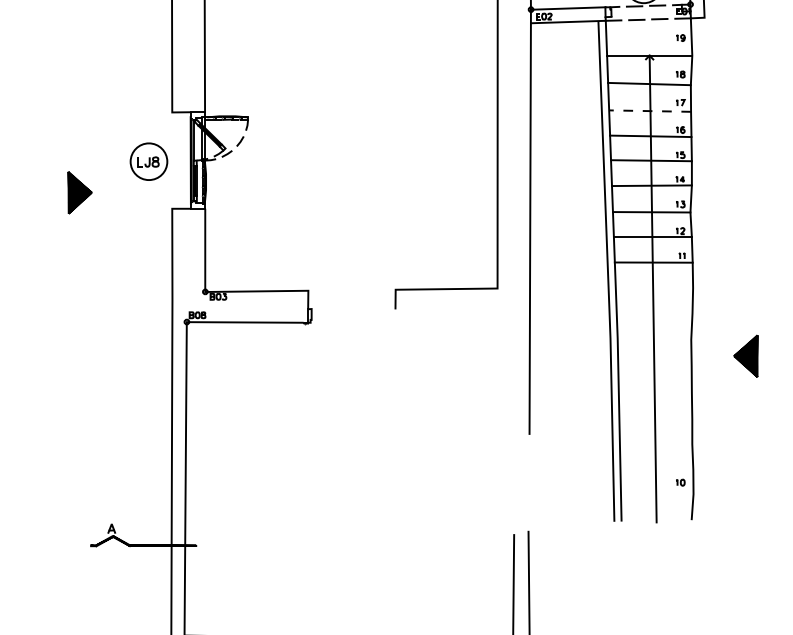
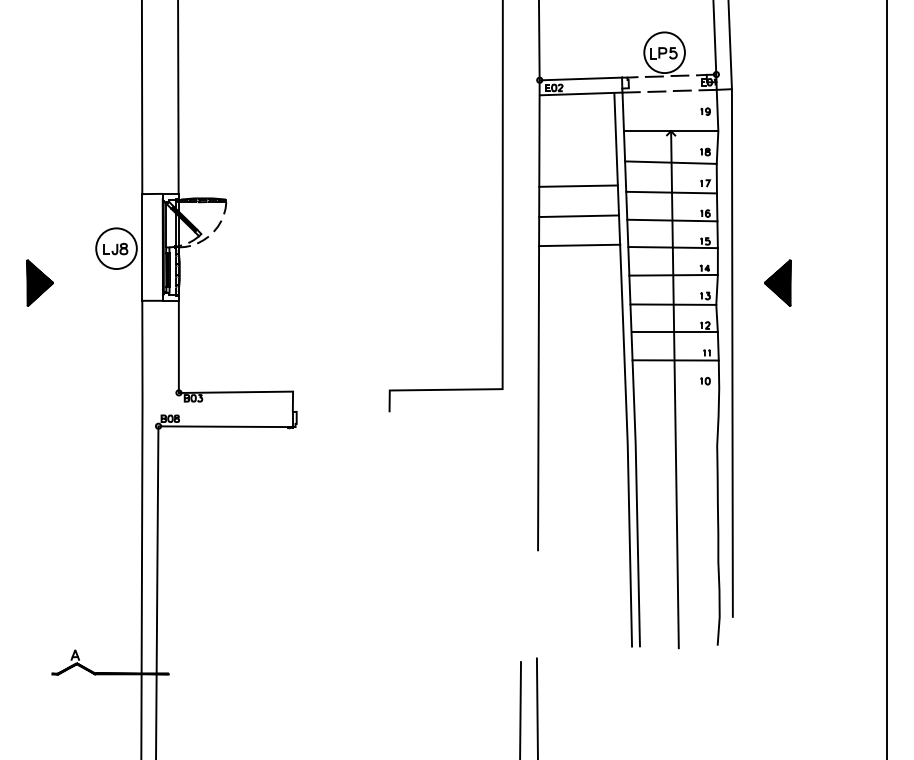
line: (566, 104) -> (578, 185), added
line: (650, 111) -> (671, 192), dashed -> solid
line: (566, 132) -> (579, 216), added
line: (566, 158) -> (579, 245), added
line: (172, 160) -> (142, 247), added
line: (704, 255) -> (731, 352), added
part: (745, 355) -> (777, 282), moved
part: (680, 482) -> (705, 381), moved

